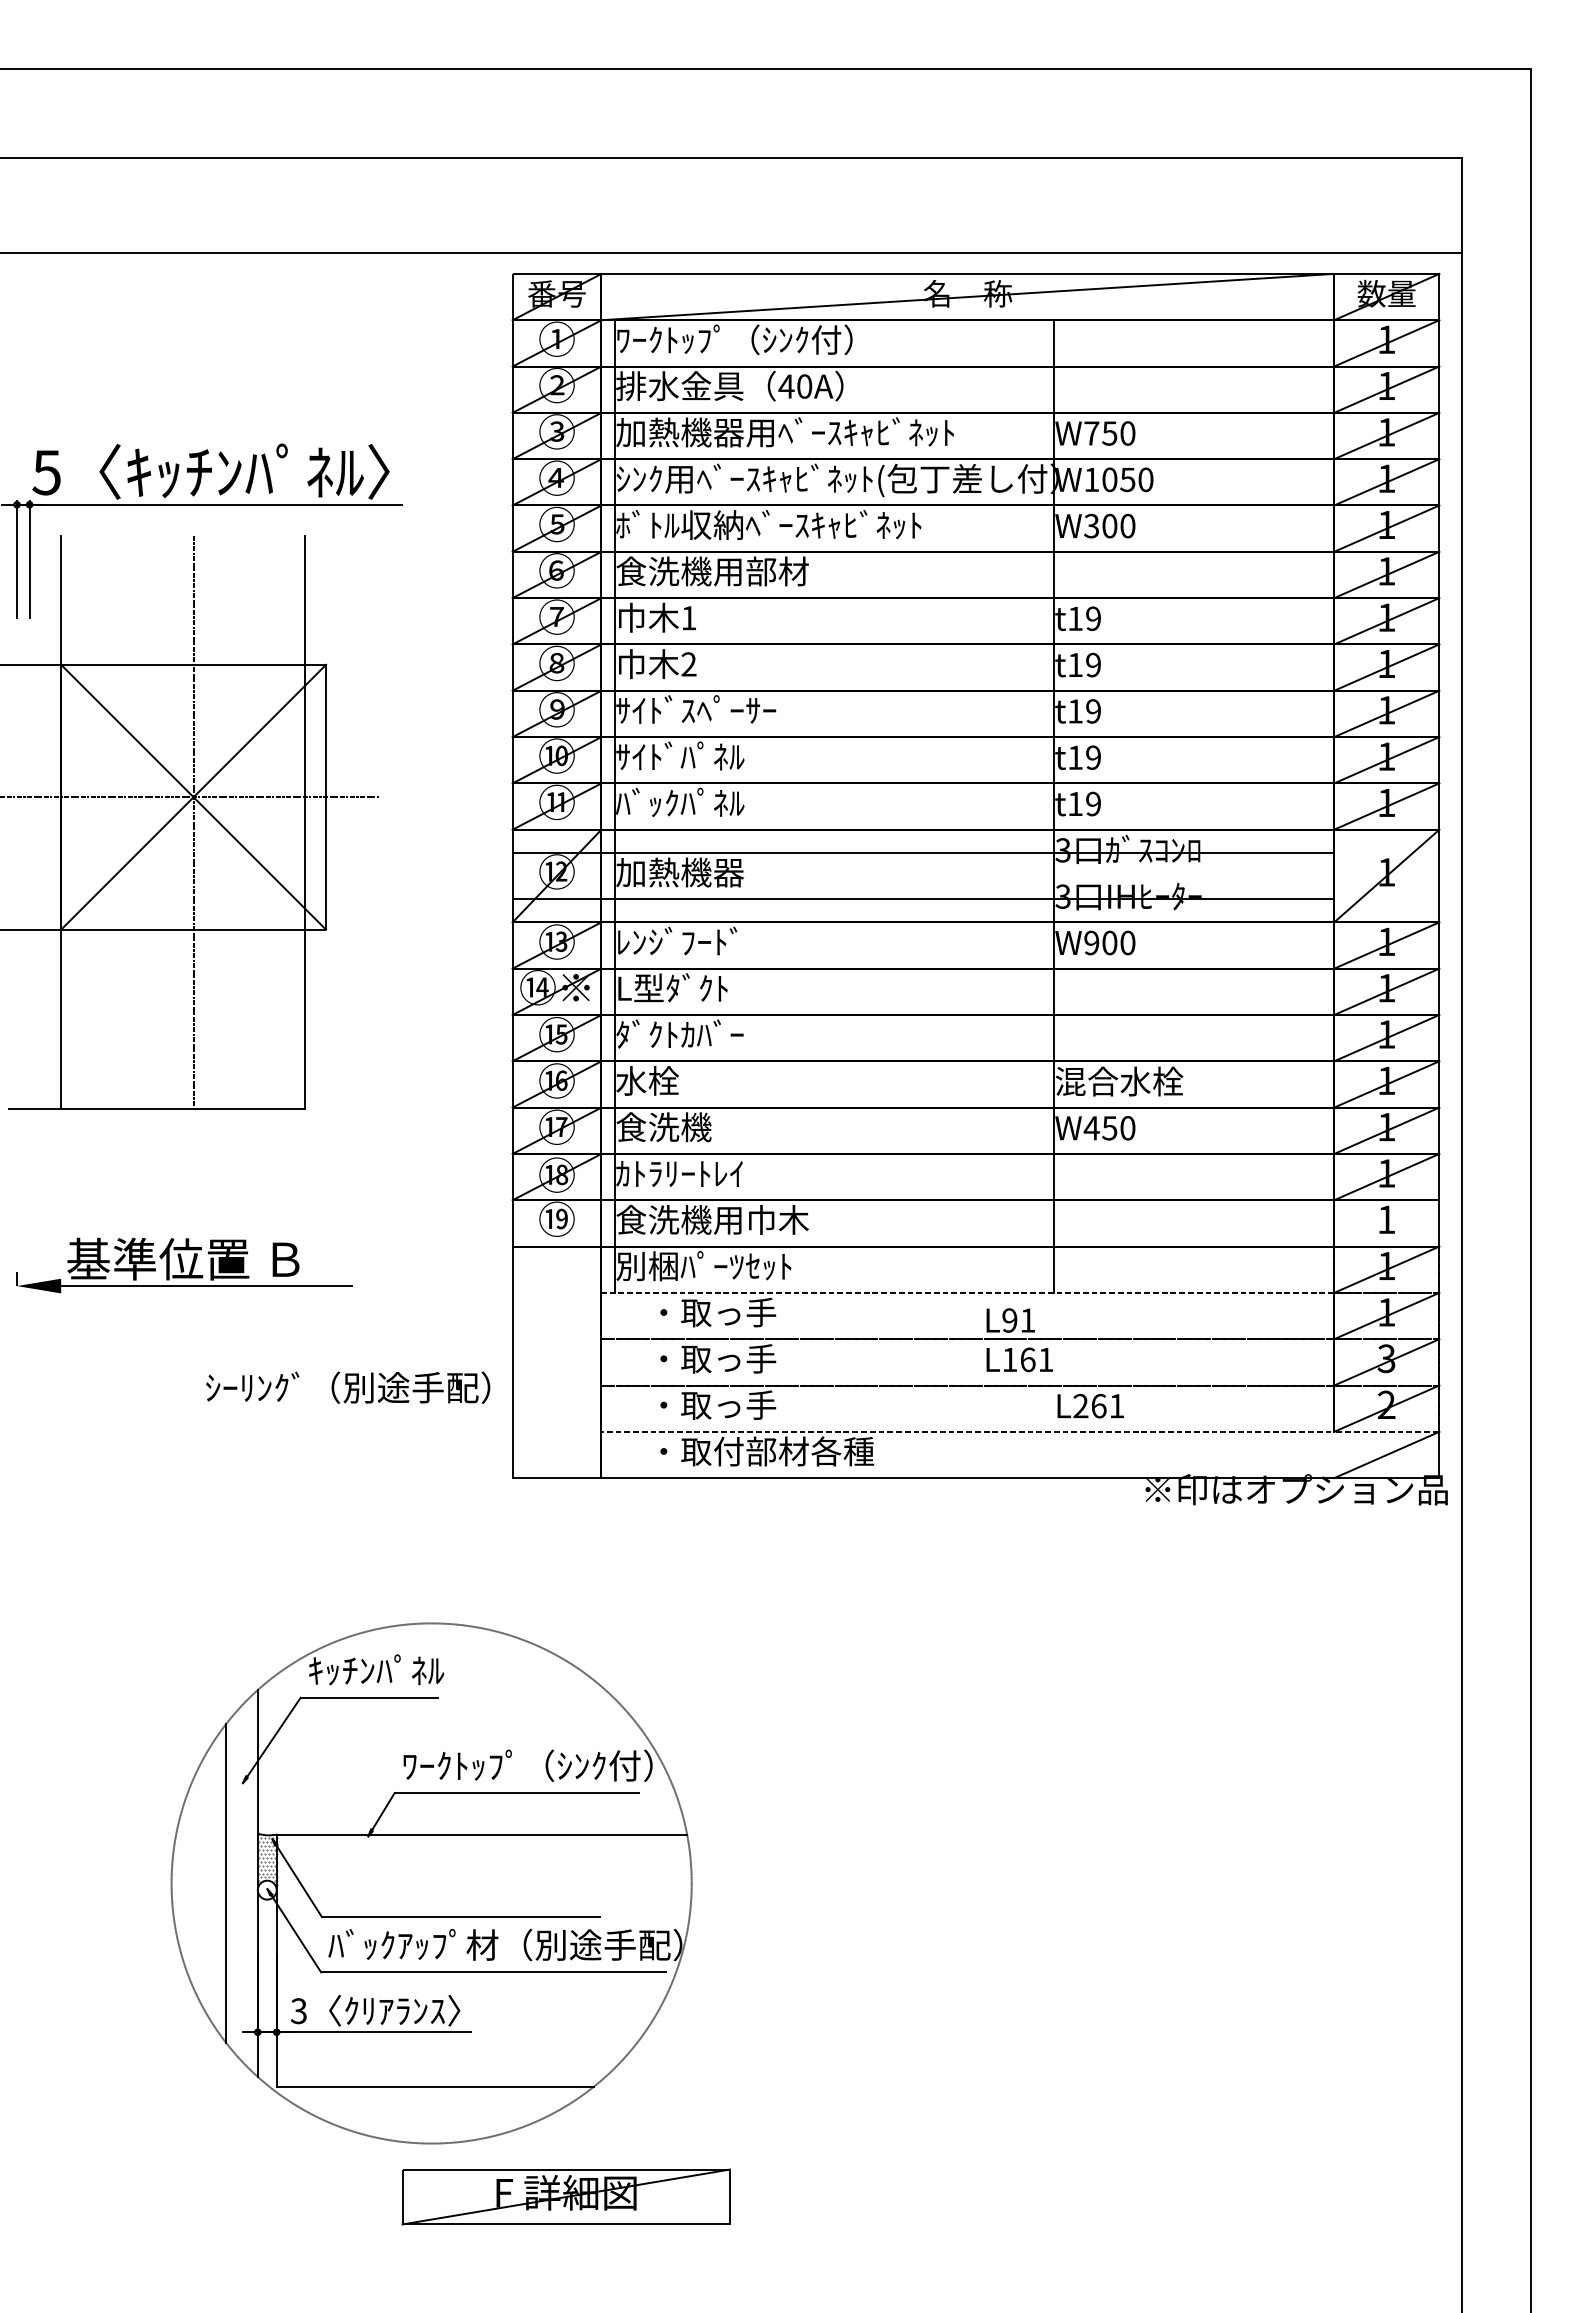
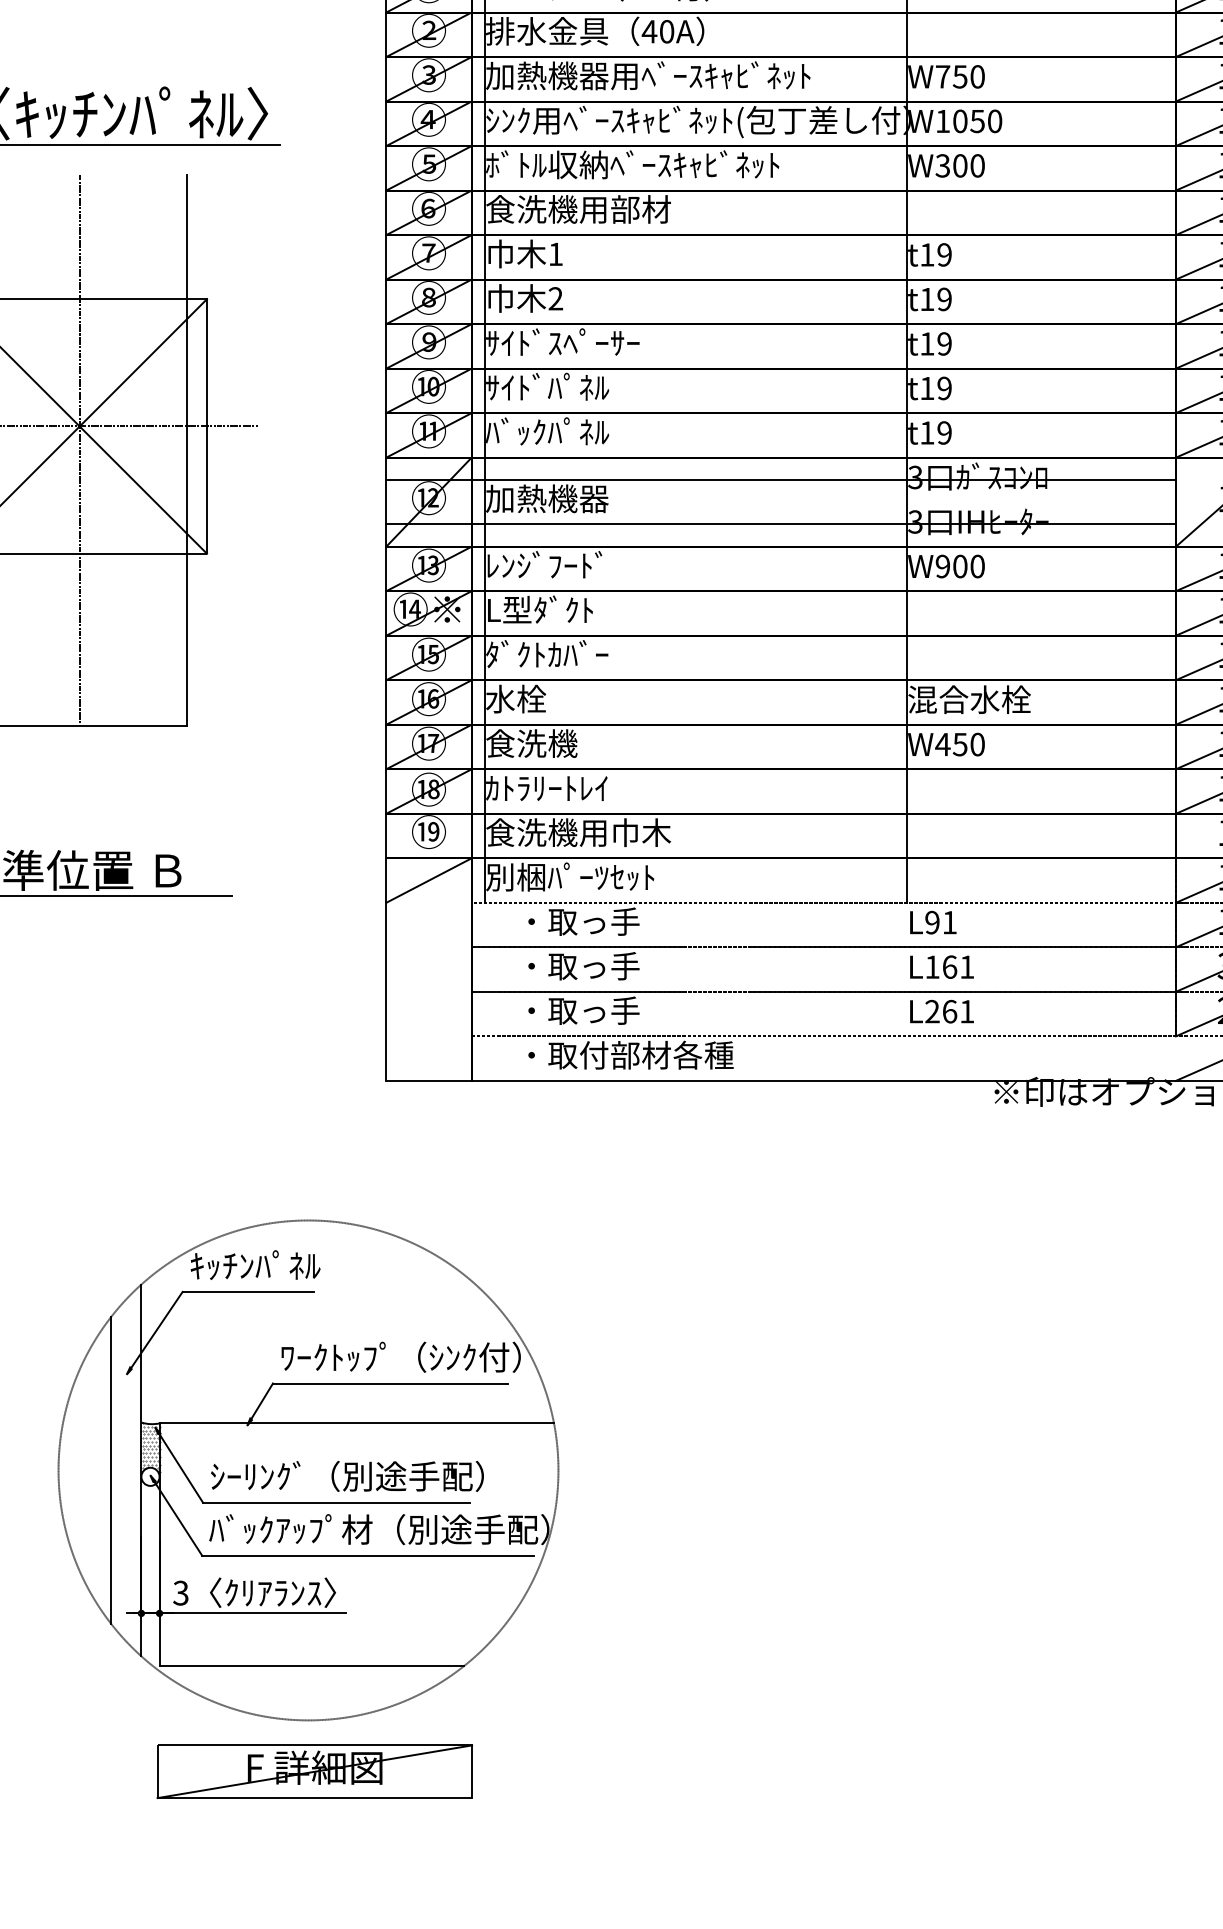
line: (556, 1269) -> (428, 880), added
text: (1010, 1320) -> (933, 922), moved
text: (1019, 1359) -> (941, 966), moved
text: (348, 1387) -> (347, 1476), moved
part: (565, 2196) -> (314, 1771), moved

